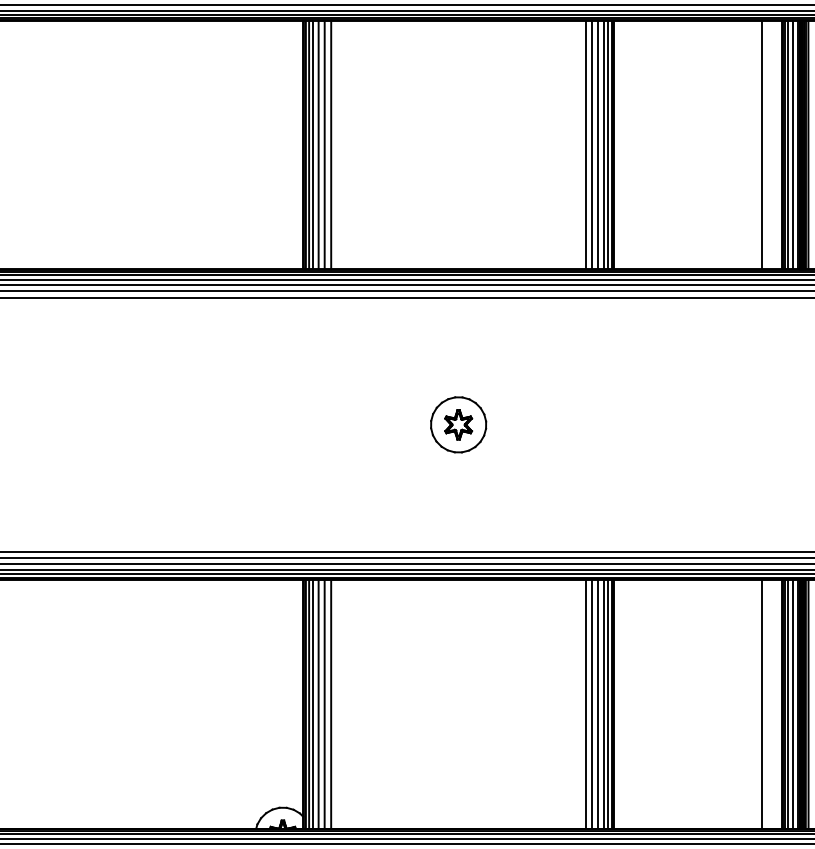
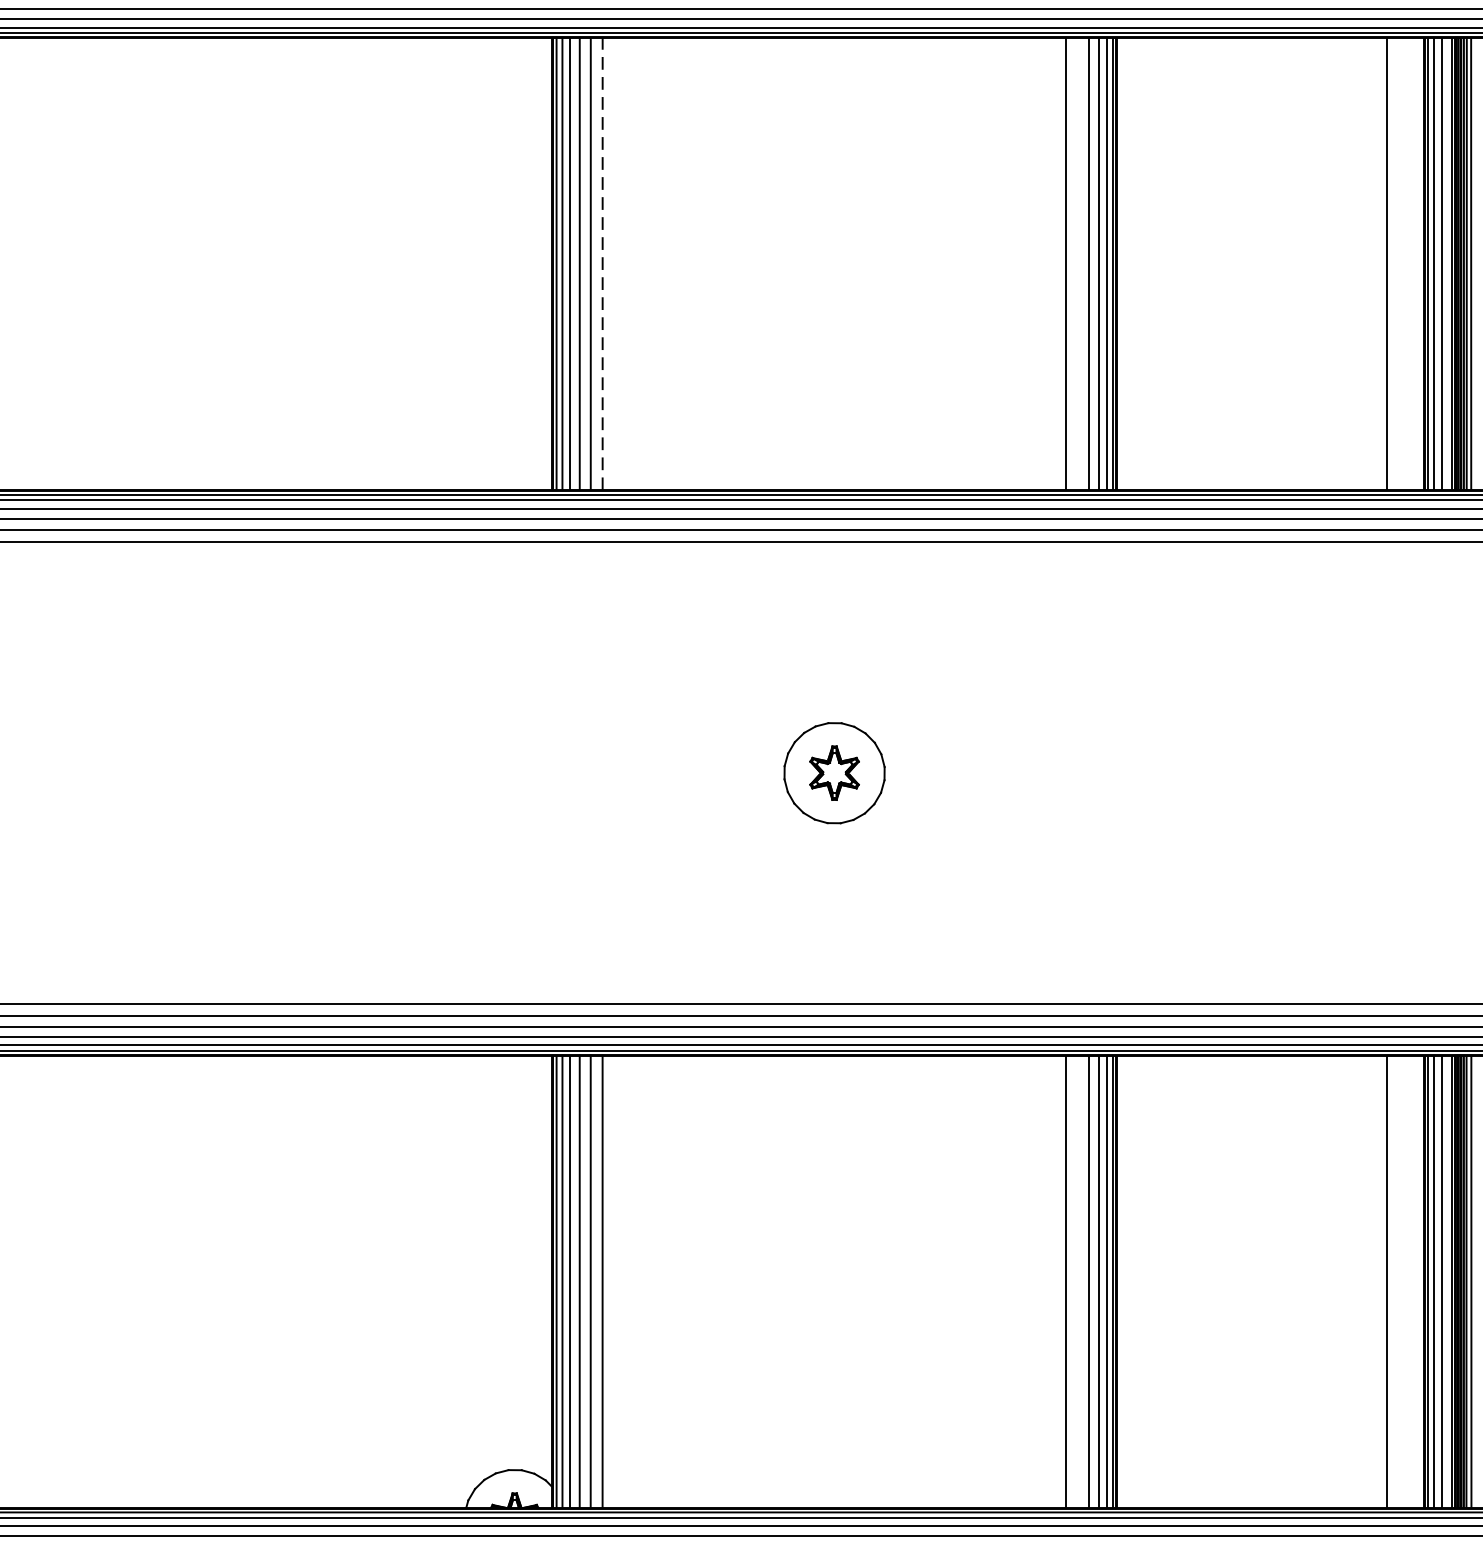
line: (331, 144) -> (603, 262), solid -> dashed
line: (592, 144) -> (1078, 262), removed
line: (592, 704) -> (1078, 1282), removed

